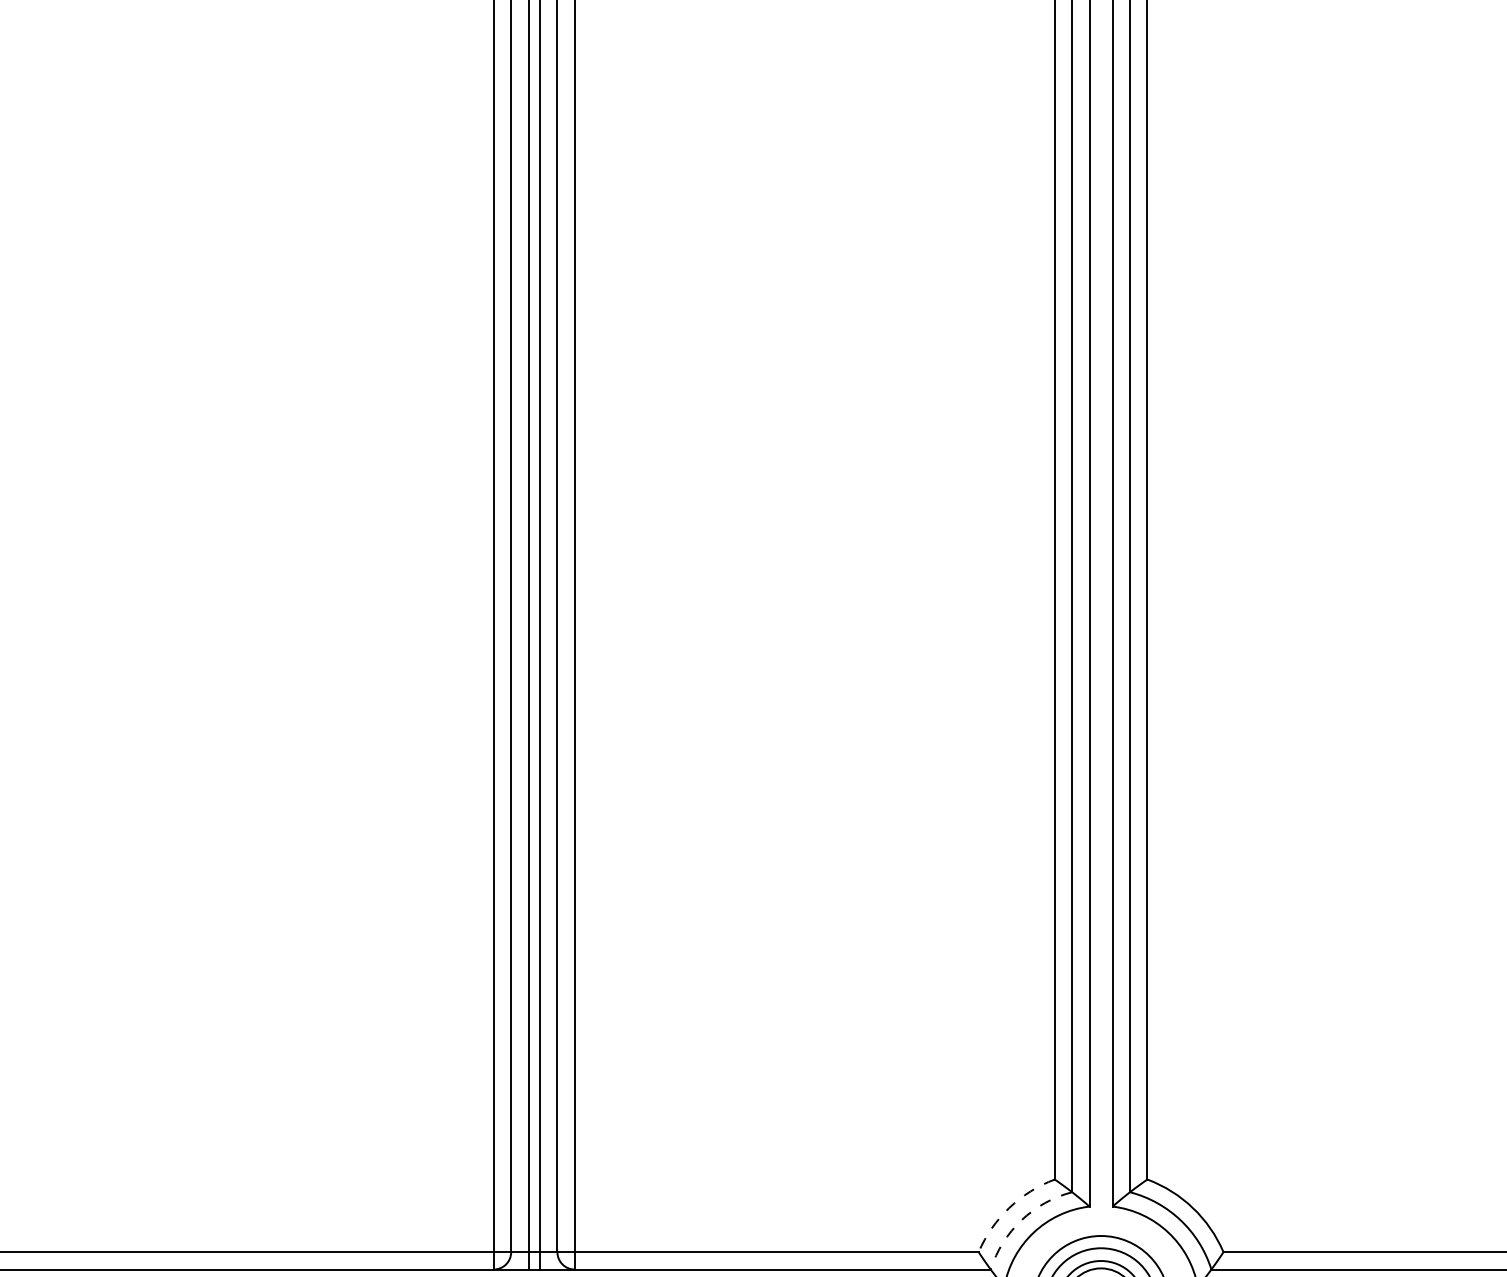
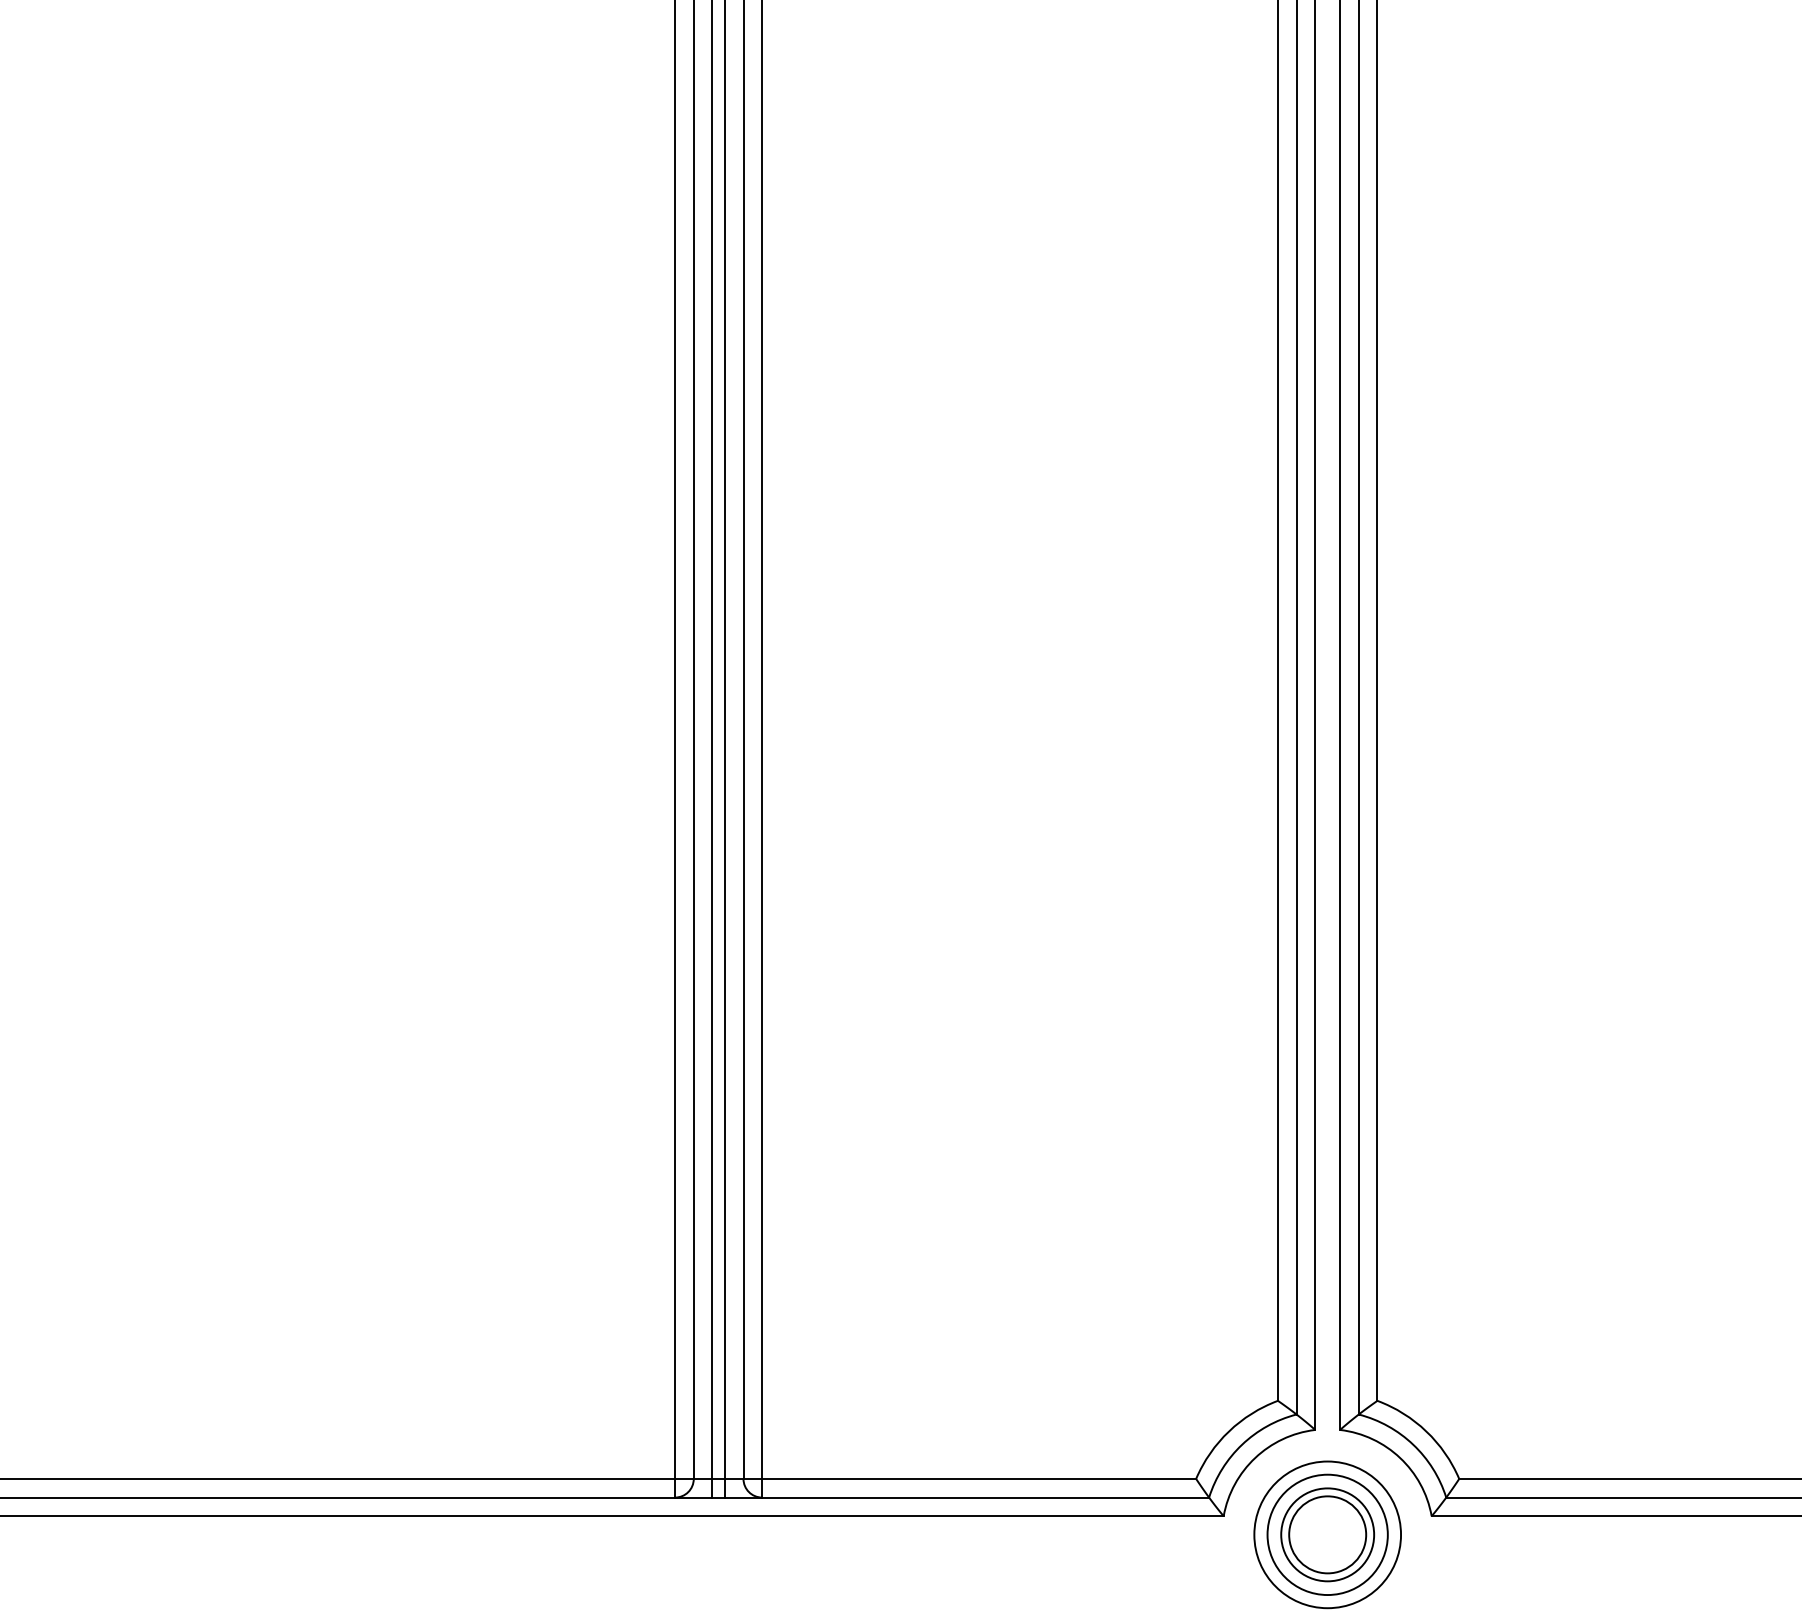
arc: (1009, 1208) -> (1229, 1431), dashed -> solid
arc: (1021, 1220) -> (1242, 1444), dashed -> solid

